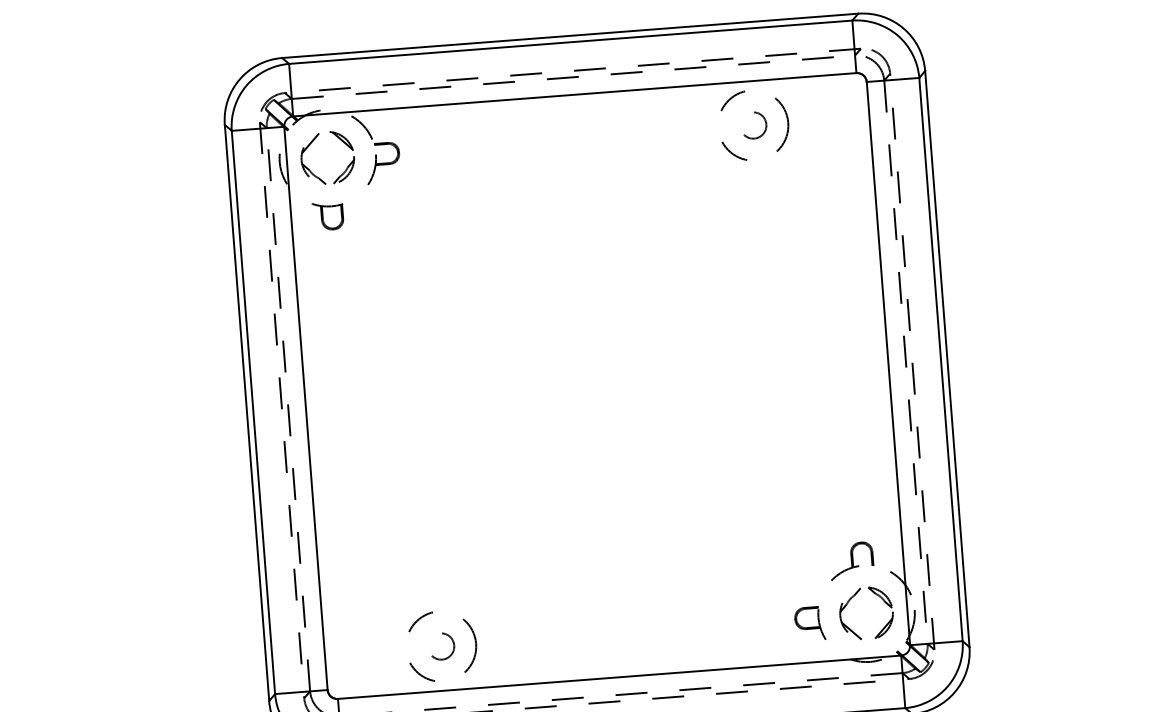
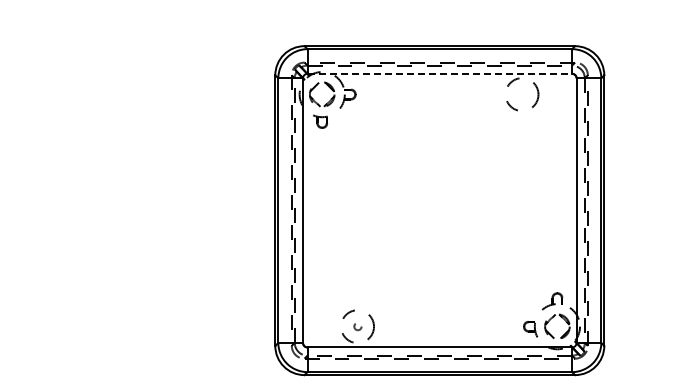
line: (576, 93) -> (440, 73), solid -> dashed
circle: (756, 125) -> (523, 94), removed
circle: (443, 645) -> (358, 326), size x0.6

